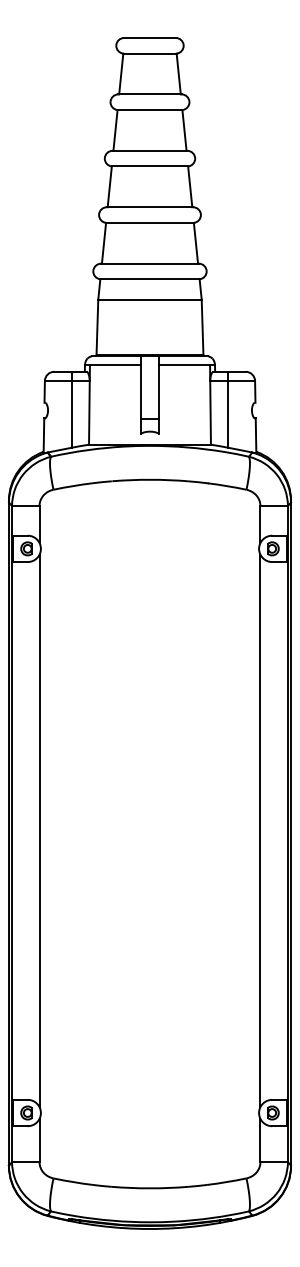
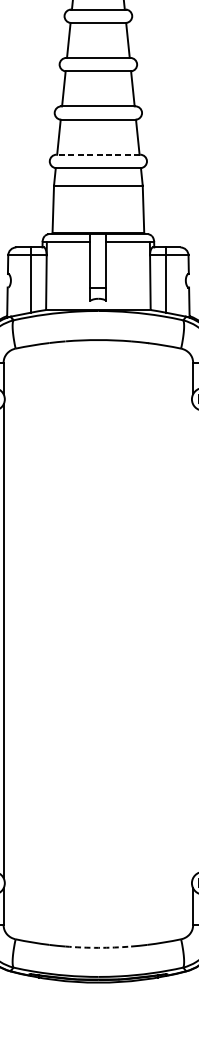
line: (150, 263) -> (98, 154), solid -> dashed
line: (260, 830) -> (193, 640), removed
arc: (149, 1188) -> (97, 947), solid -> dashed

